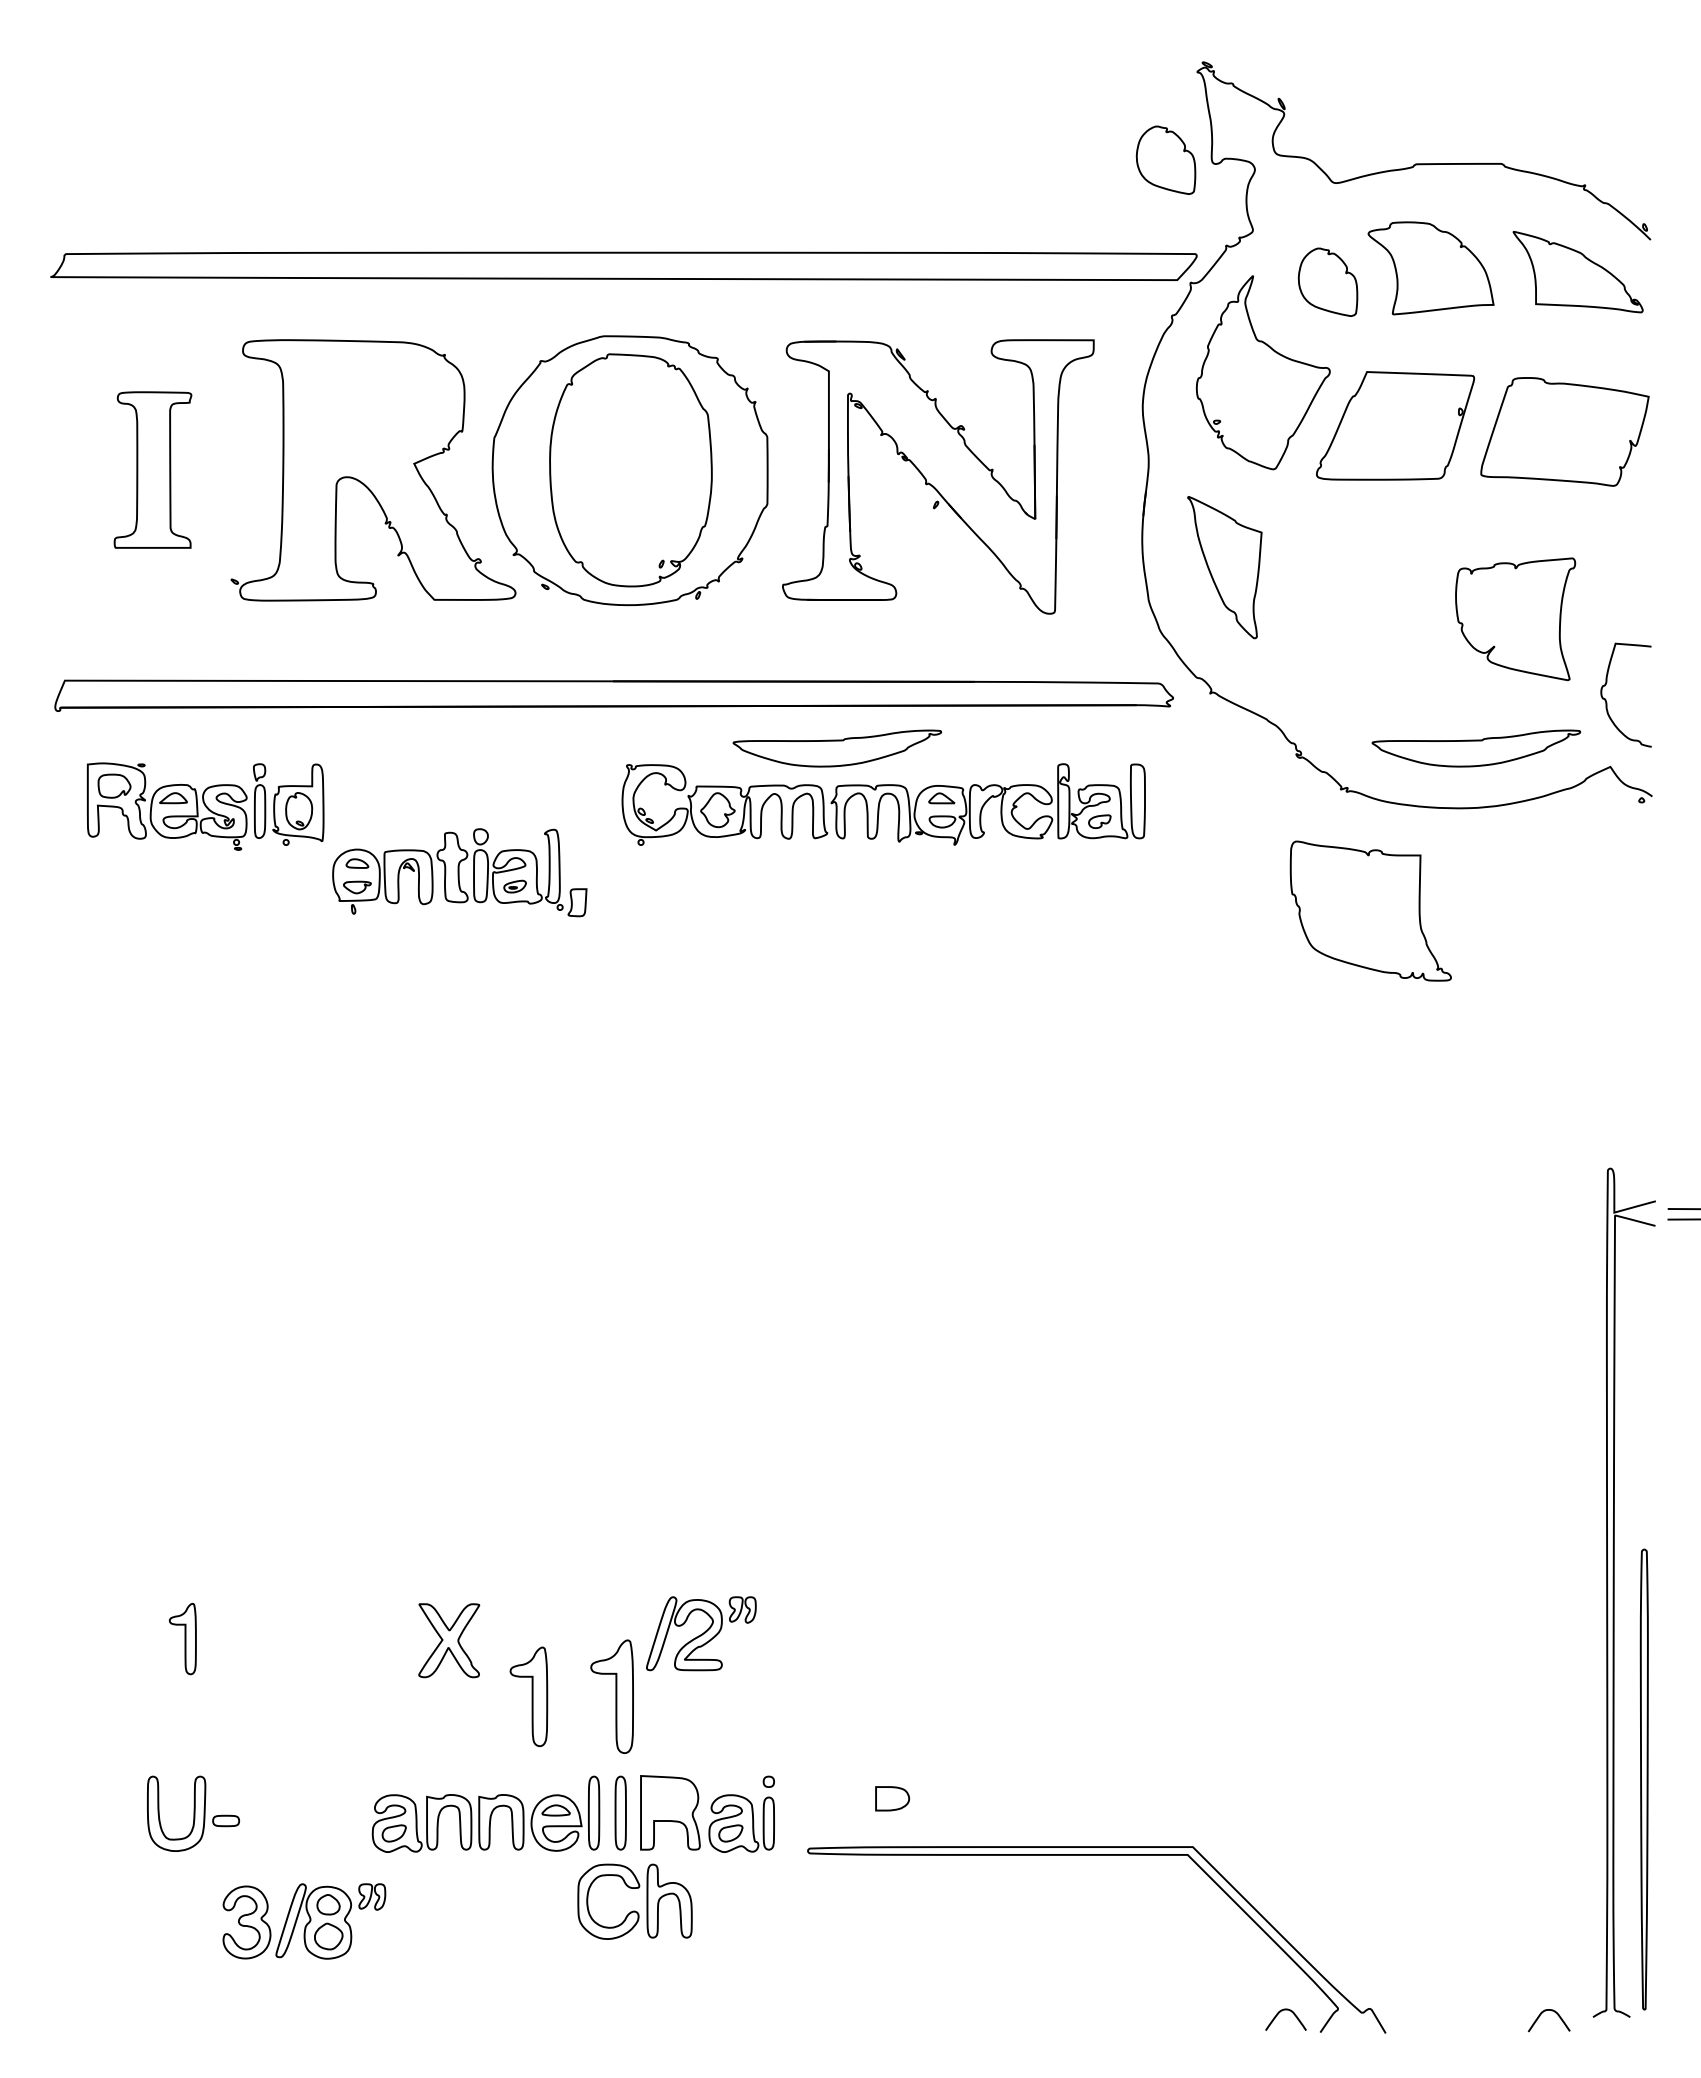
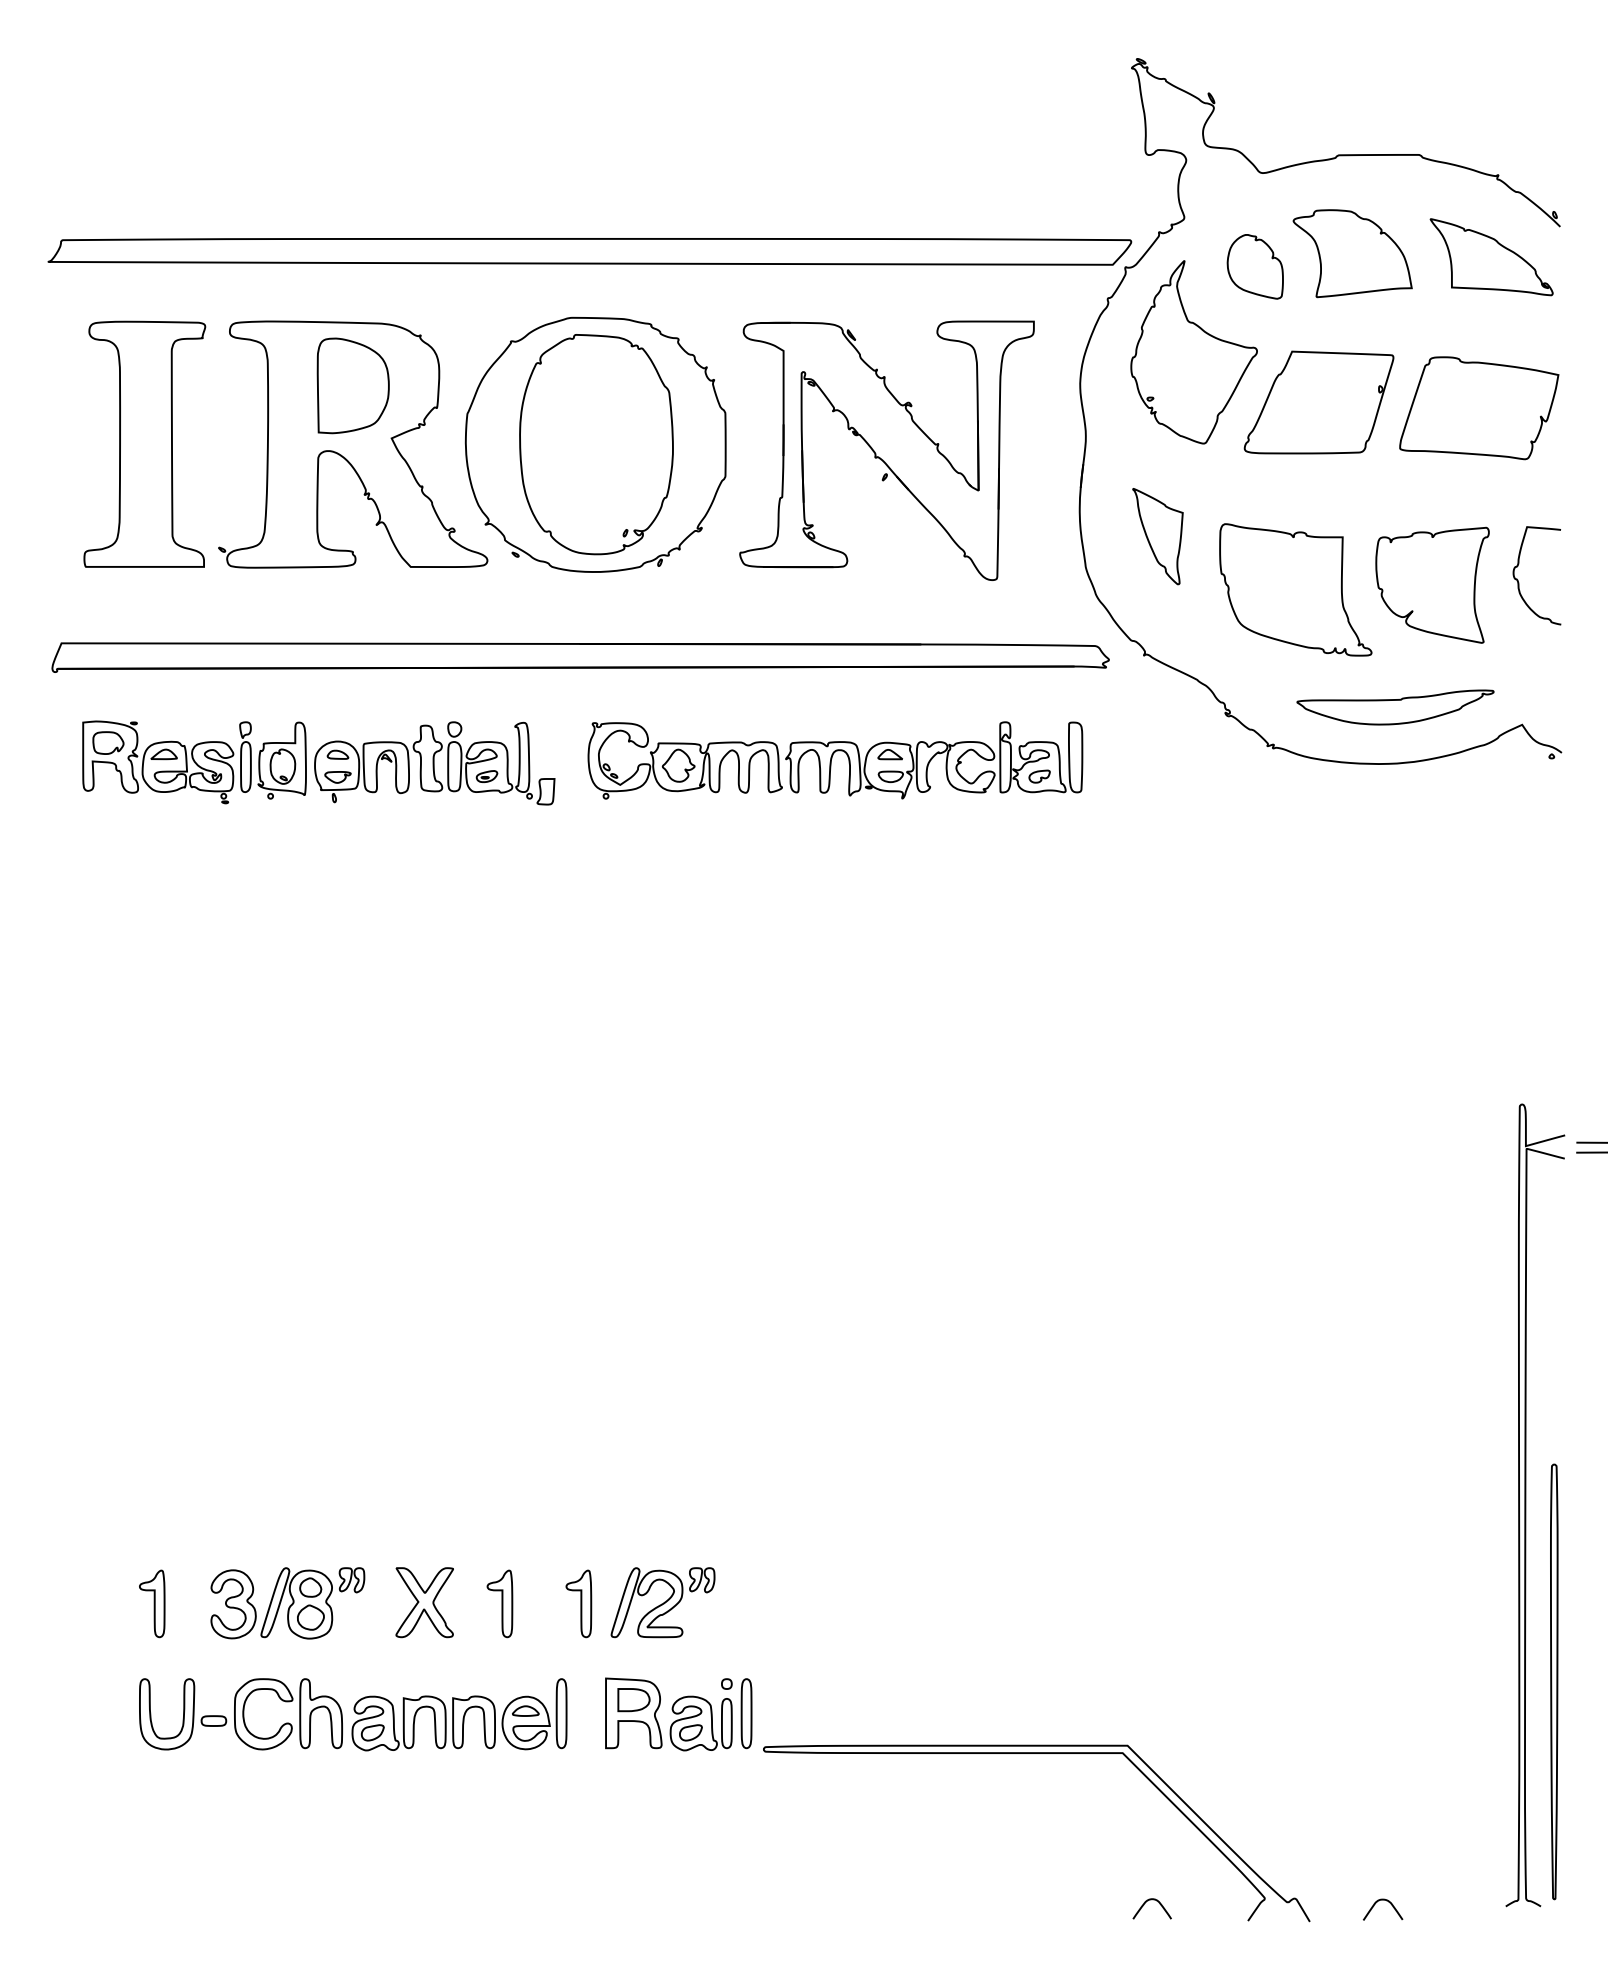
part: (1165, 159) -> (1101, 150), removed
part: (373, 408) -> (353, 386), added
part: (152, 469) -> (144, 443), size x1.67
part: (1225, 567) -> (1158, 536), size x0.71
curve: (1606, 699) -> (1518, 579), moved
part: (837, 748) -> (791, 707), removed
part: (459, 872) -> (434, 763), moved
part: (1370, 910) -> (1295, 589), moved
part: (701, 1633) -> (663, 1602), moved
part: (182, 1639) -> (151, 1604), moved
part: (449, 1640) -> (425, 1602), moved
part: (528, 1697) -> (499, 1604), size x0.71
part: (612, 1697) -> (579, 1604), size x0.62
part: (892, 1798) -> (633, 1699), moved
part: (620, 1812) -> (746, 1713), moved
part: (634, 1910) -> (287, 1722), moved
part: (304, 1921) -> (287, 1603), moved
curve: (1279, 2013) -> (1146, 1902), moved
curve: (1540, 2016) -> (1374, 1905), moved

